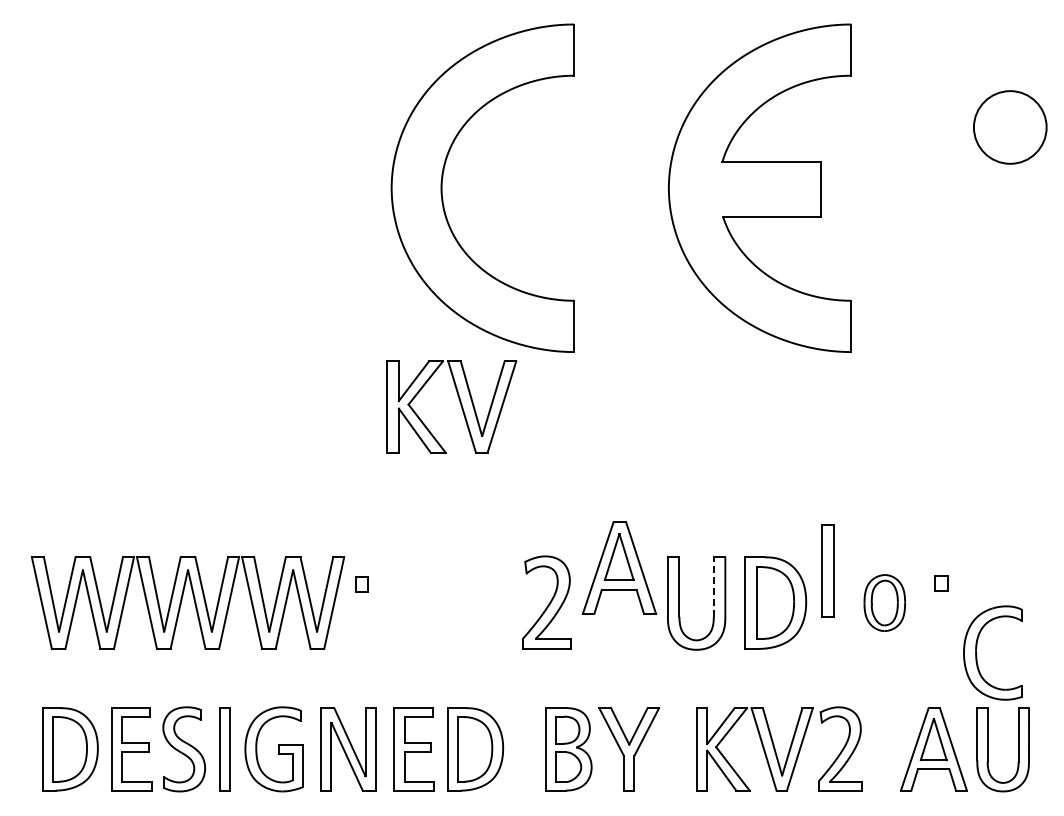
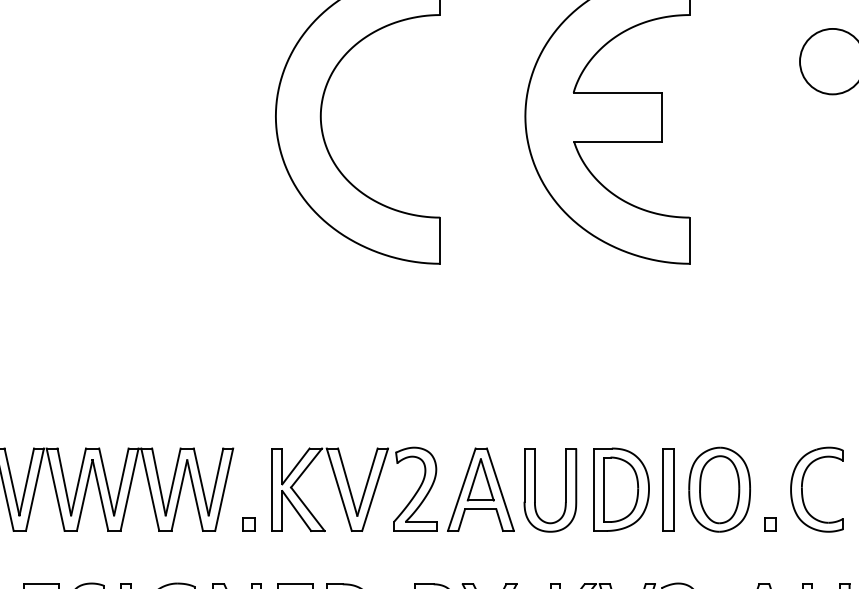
part: (459, 402) -> (336, 485), moved
part: (619, 567) -> (480, 489), moved
part: (827, 570) -> (668, 489), moved
part: (941, 583) -> (770, 524), moved
part: (361, 584) -> (248, 524), moved
line: (713, 587) -> (565, 475), dashed -> solid
part: (884, 602) -> (719, 489), size x1.67
part: (977, 655) -> (803, 491), moved

